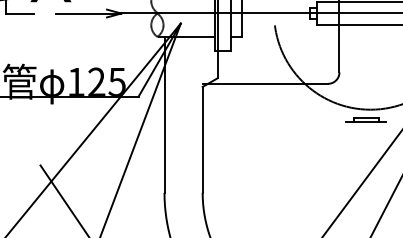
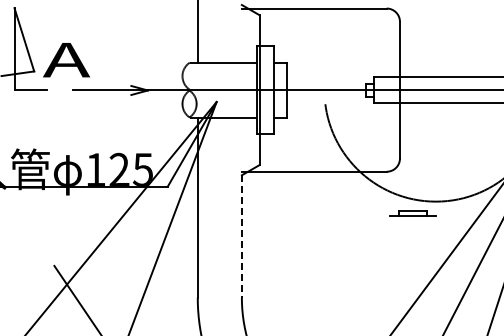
part: (365, 119) -> (412, 213), moved
line: (202, 139) -> (241, 236), solid -> dashed

